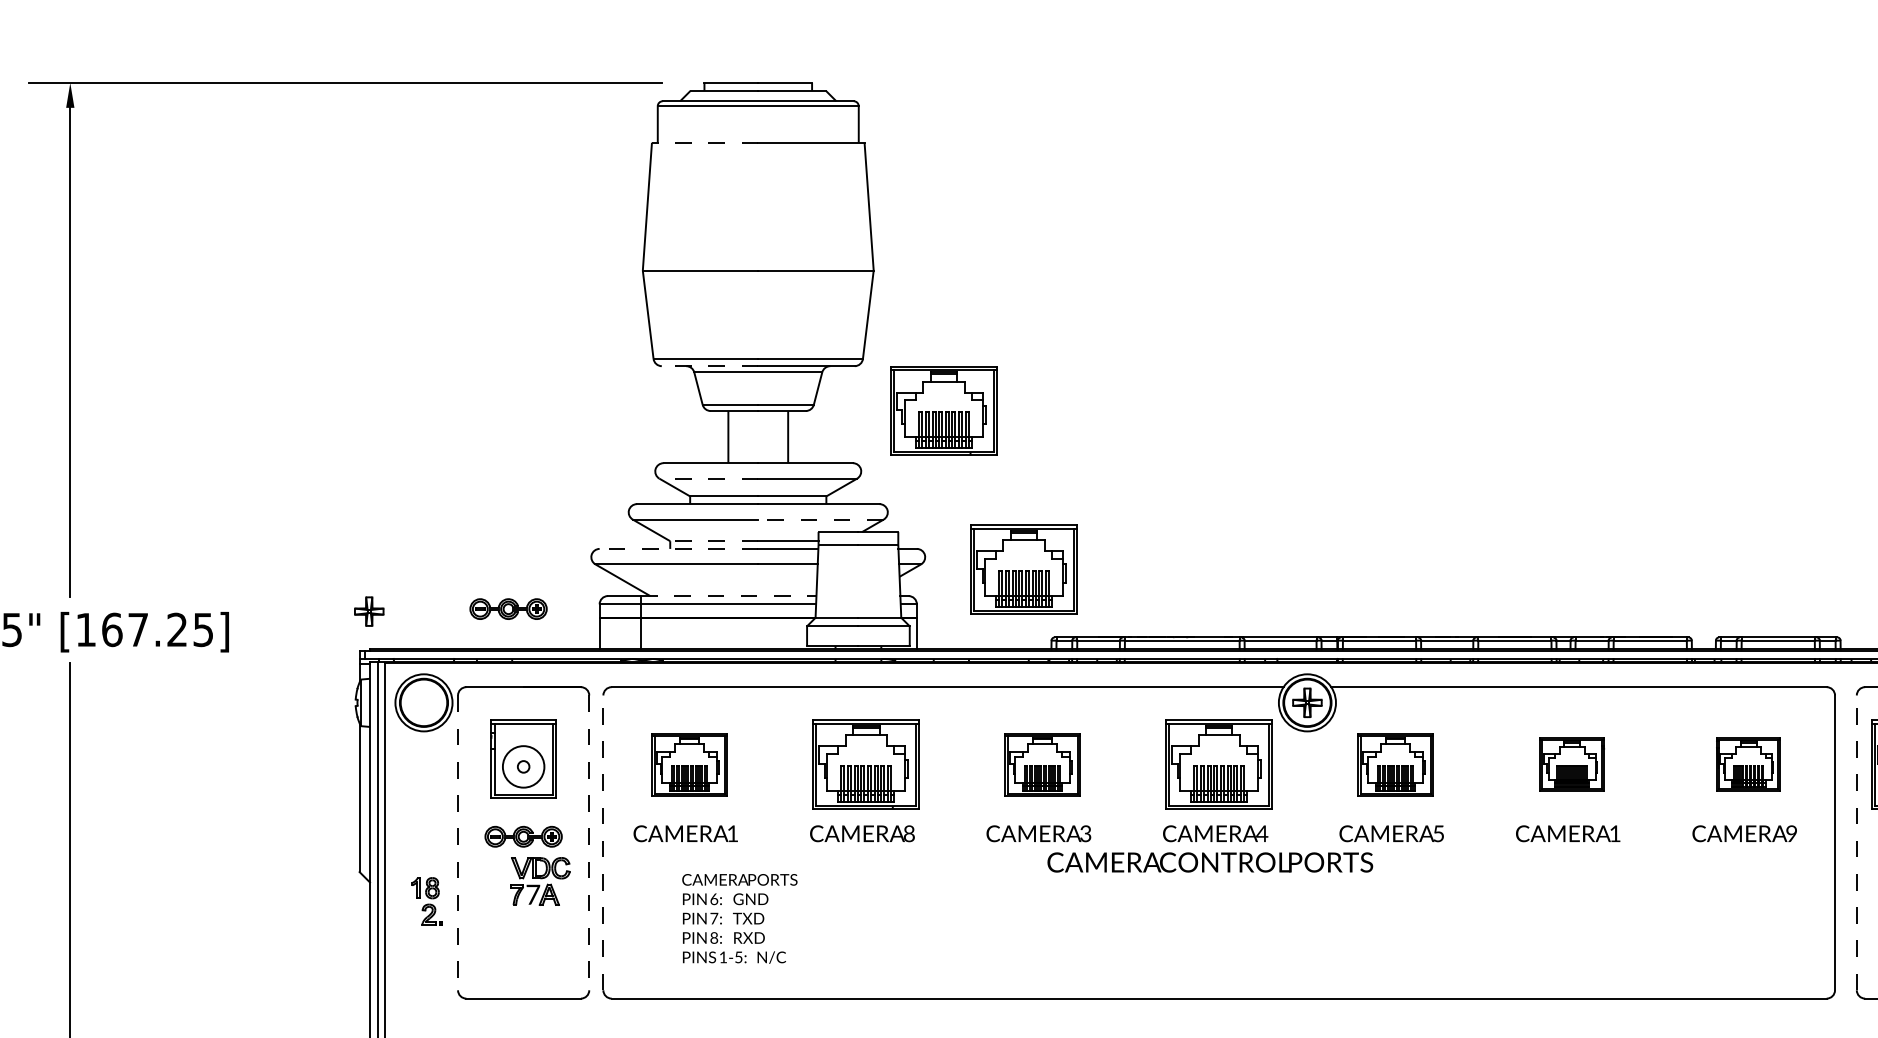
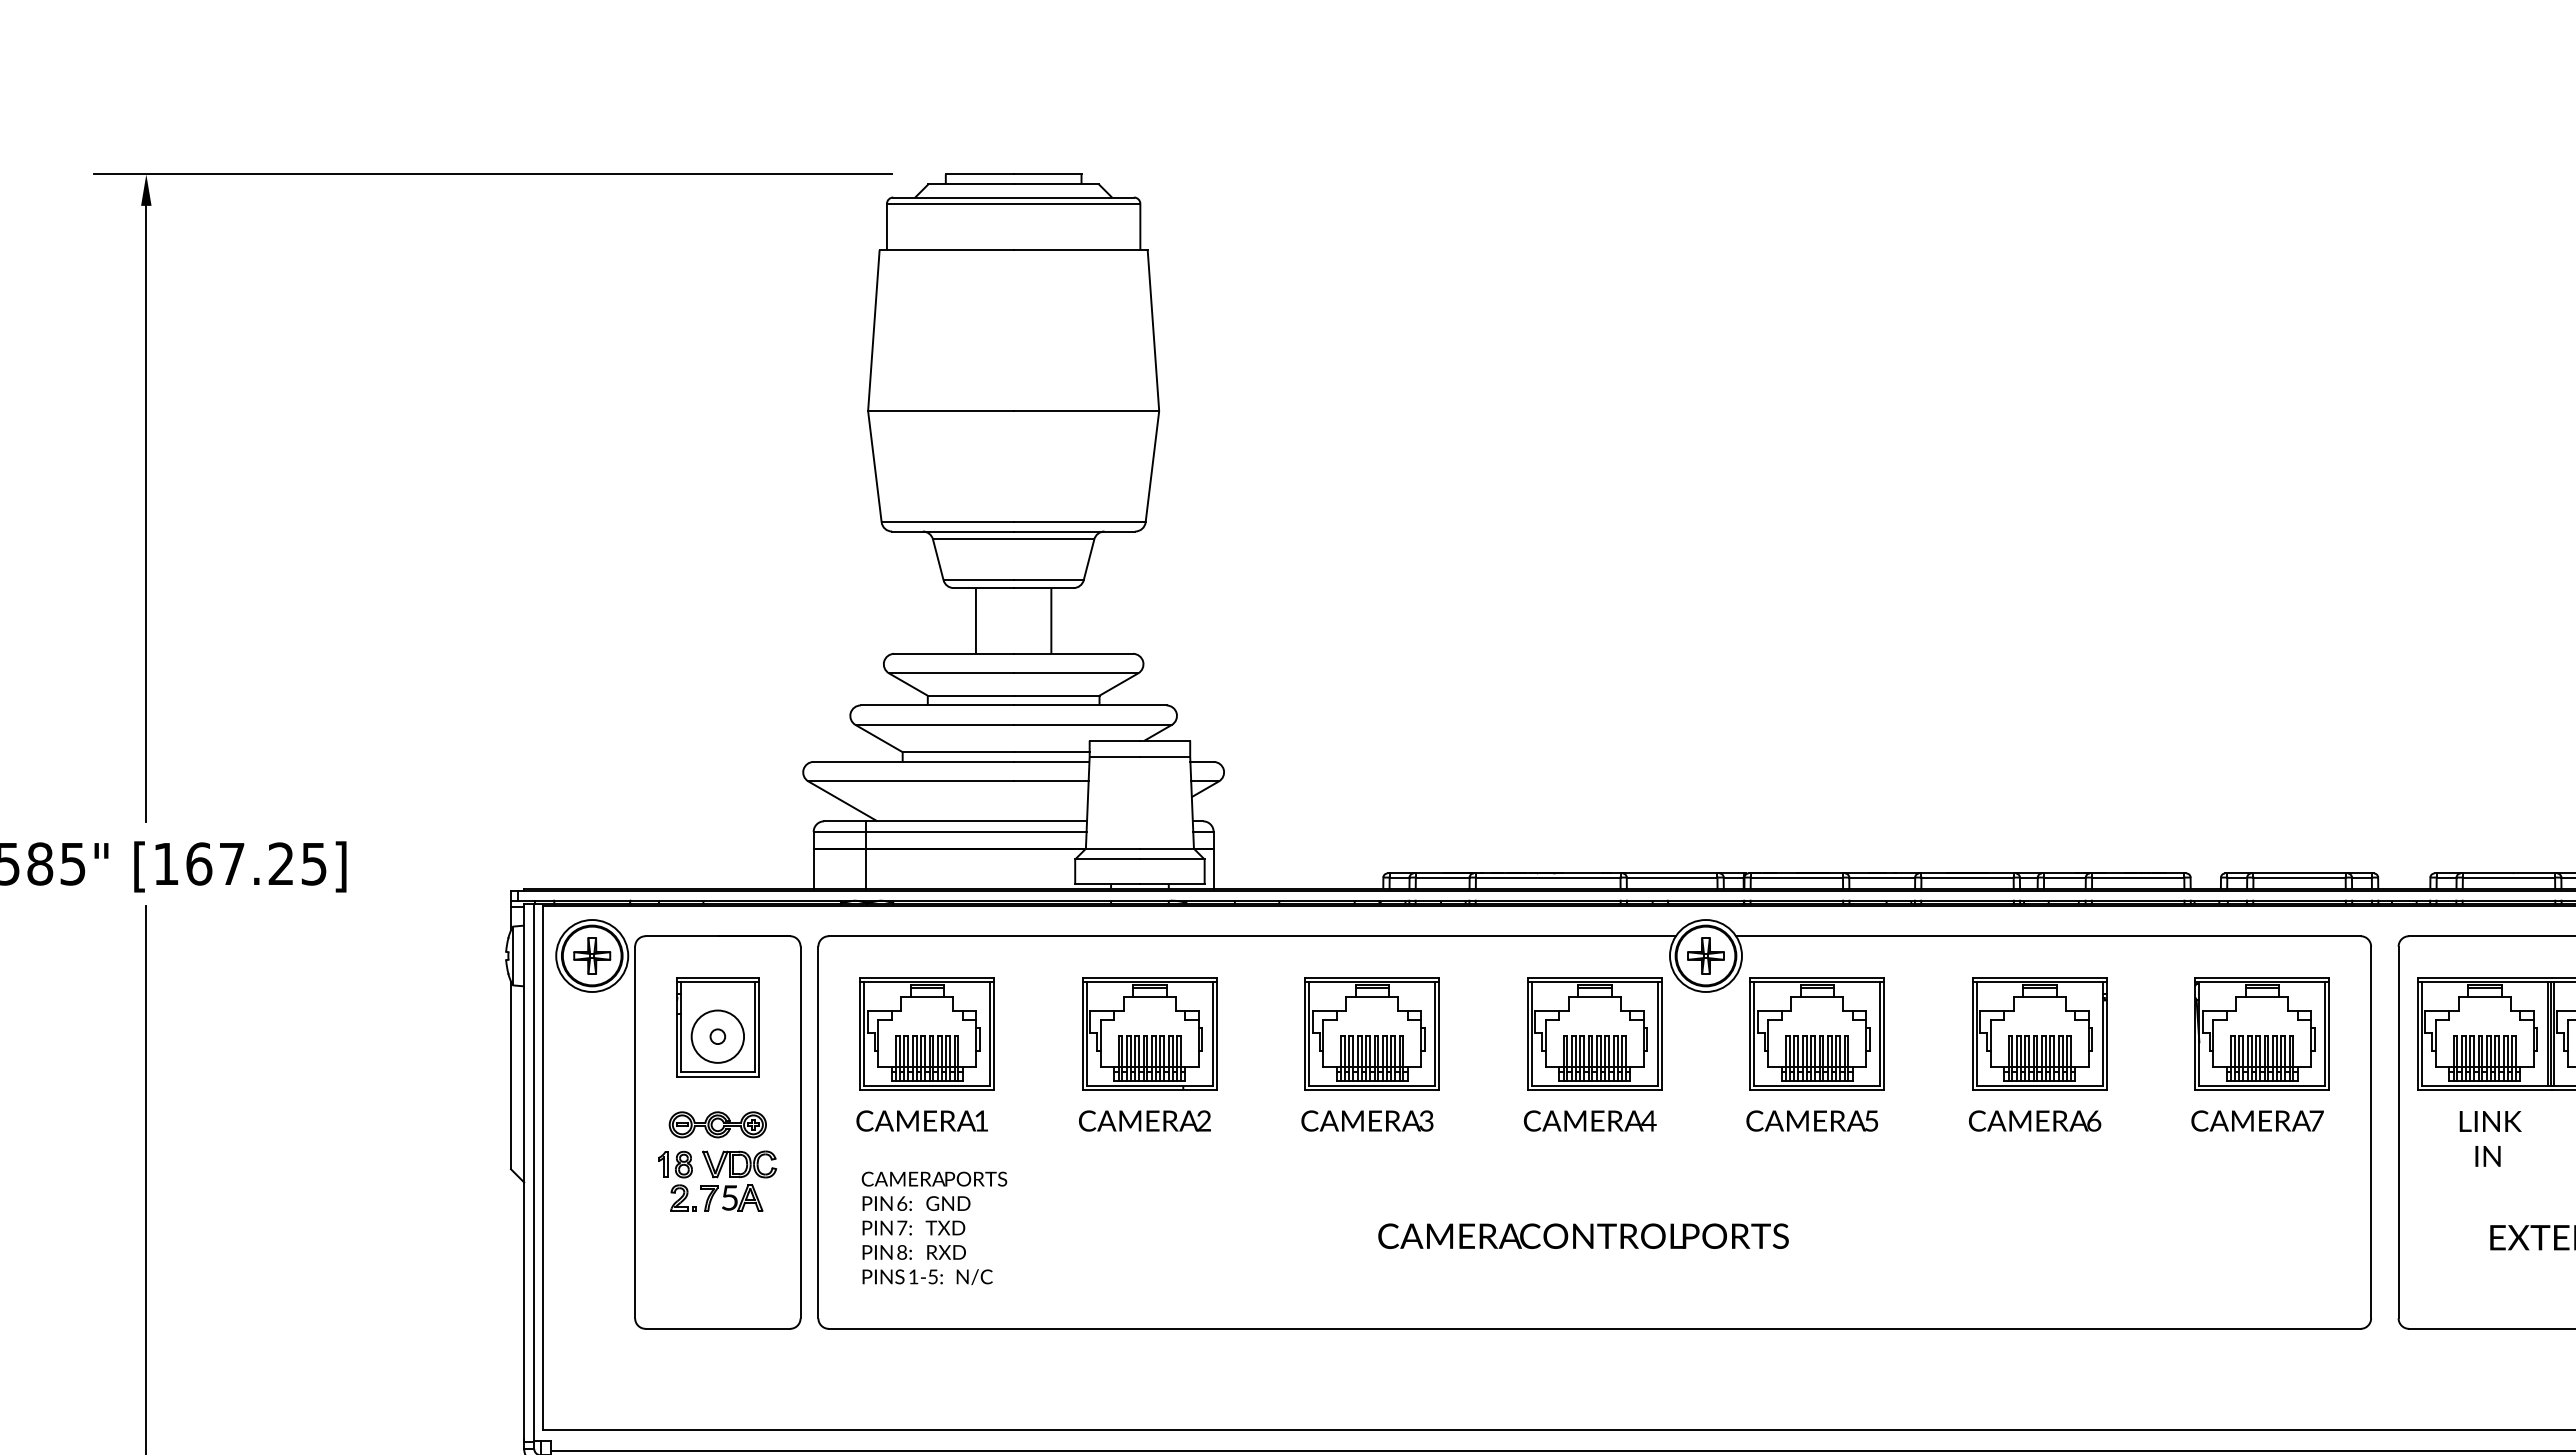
line: (704, 142) -> (946, 249), dashed -> solid
line: (709, 366) -> (952, 531), dashed -> solid
part: (943, 410) -> (1247, 587), removed
line: (708, 478) -> (950, 673), dashed -> solid
line: (820, 519) -> (1092, 724), dashed -> solid
line: (713, 541) -> (957, 752), dashed -> solid
line: (678, 548) -> (913, 761), dashed -> solid
part: (1023, 569) -> (1348, 787), removed
line: (729, 596) -> (977, 821), dashed -> solid
part: (508, 608) -> (698, 837), removed
part: (369, 611) -> (592, 955), moved
part: (689, 764) -> (926, 1033), size x1.43
part: (1042, 764) -> (1371, 1033), size x1.43
part: (1395, 764) -> (1816, 1033), size x1.43
part: (1571, 764) -> (2039, 1033), size x1.67
part: (1748, 764) -> (2261, 1033), size x1.67
text: (1615, 833) -> (2094, 1120), 1 -> 6
text: (1791, 833) -> (2316, 1120), 9 -> 7
text: (909, 834) -> (1204, 1121), 8 -> 2
line: (458, 842) -> (635, 1132), dashed -> solid
line: (589, 842) -> (800, 1132), dashed -> solid
line: (603, 842) -> (818, 1132), dashed -> solid
line: (1856, 842) -> (2398, 1132), dashed -> solid
text: (1210, 861) -> (1583, 1235), moved
text: (532, 894) -> (729, 1197), 7 -> 5
part: (427, 900) -> (677, 1180), moved
text: (739, 918) -> (934, 1227), moved

